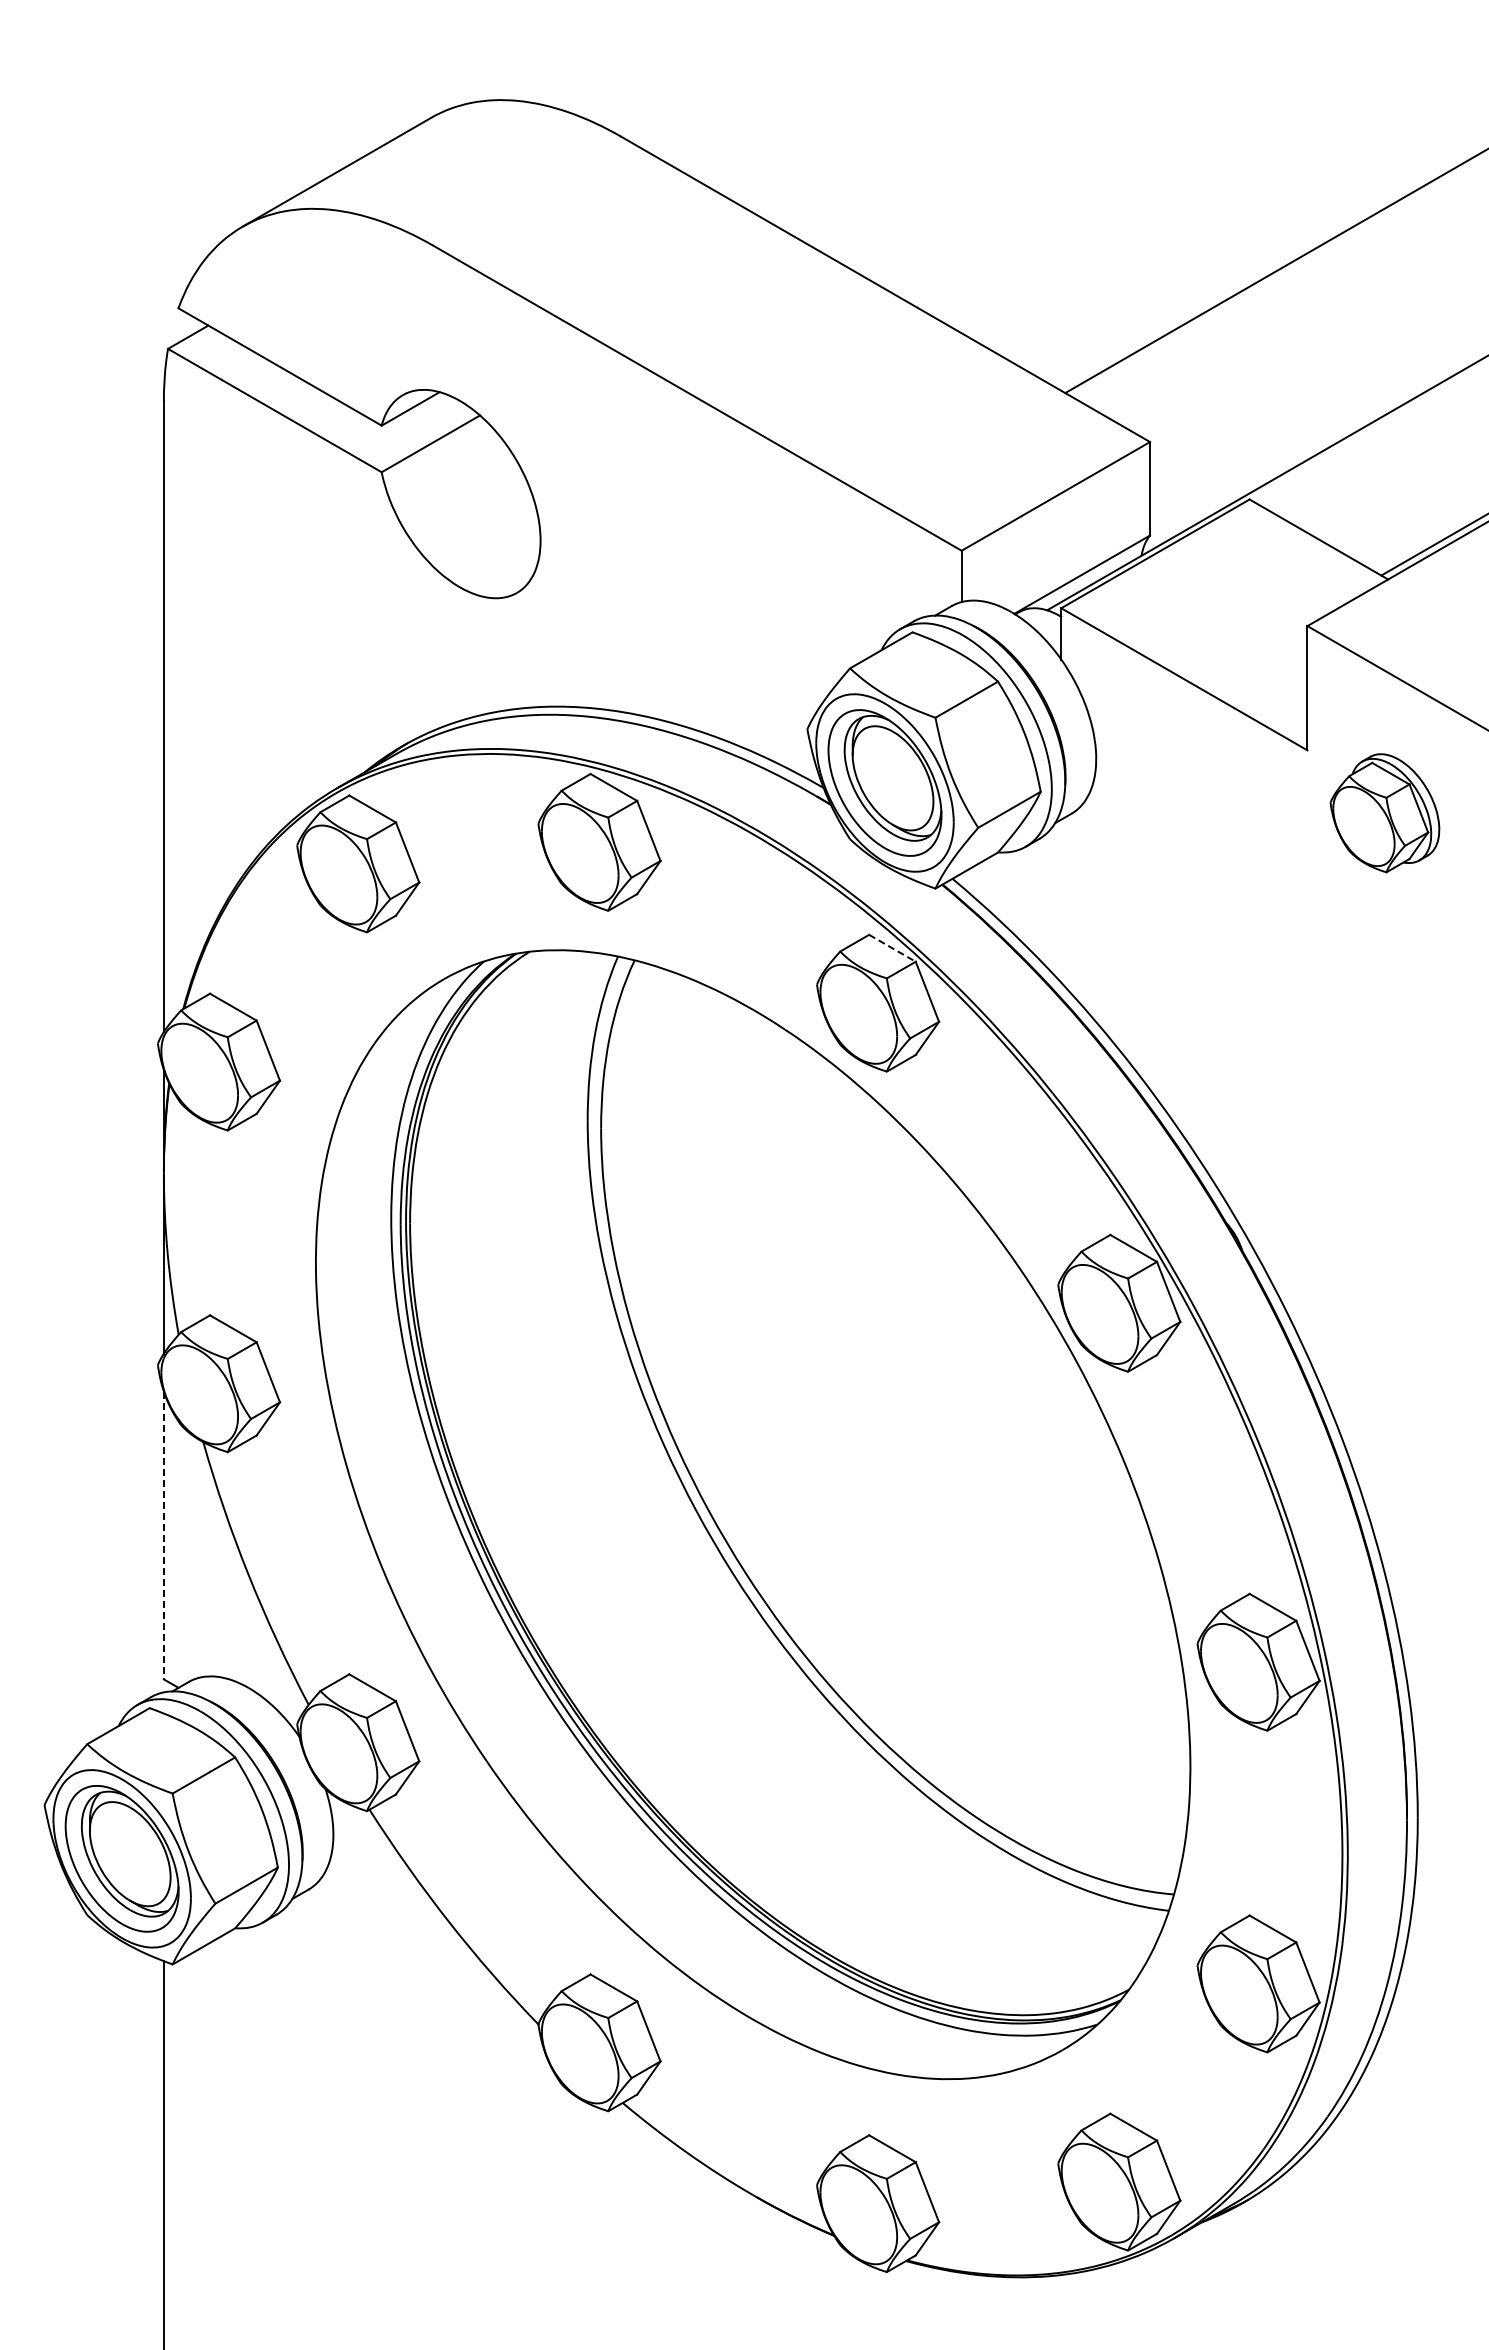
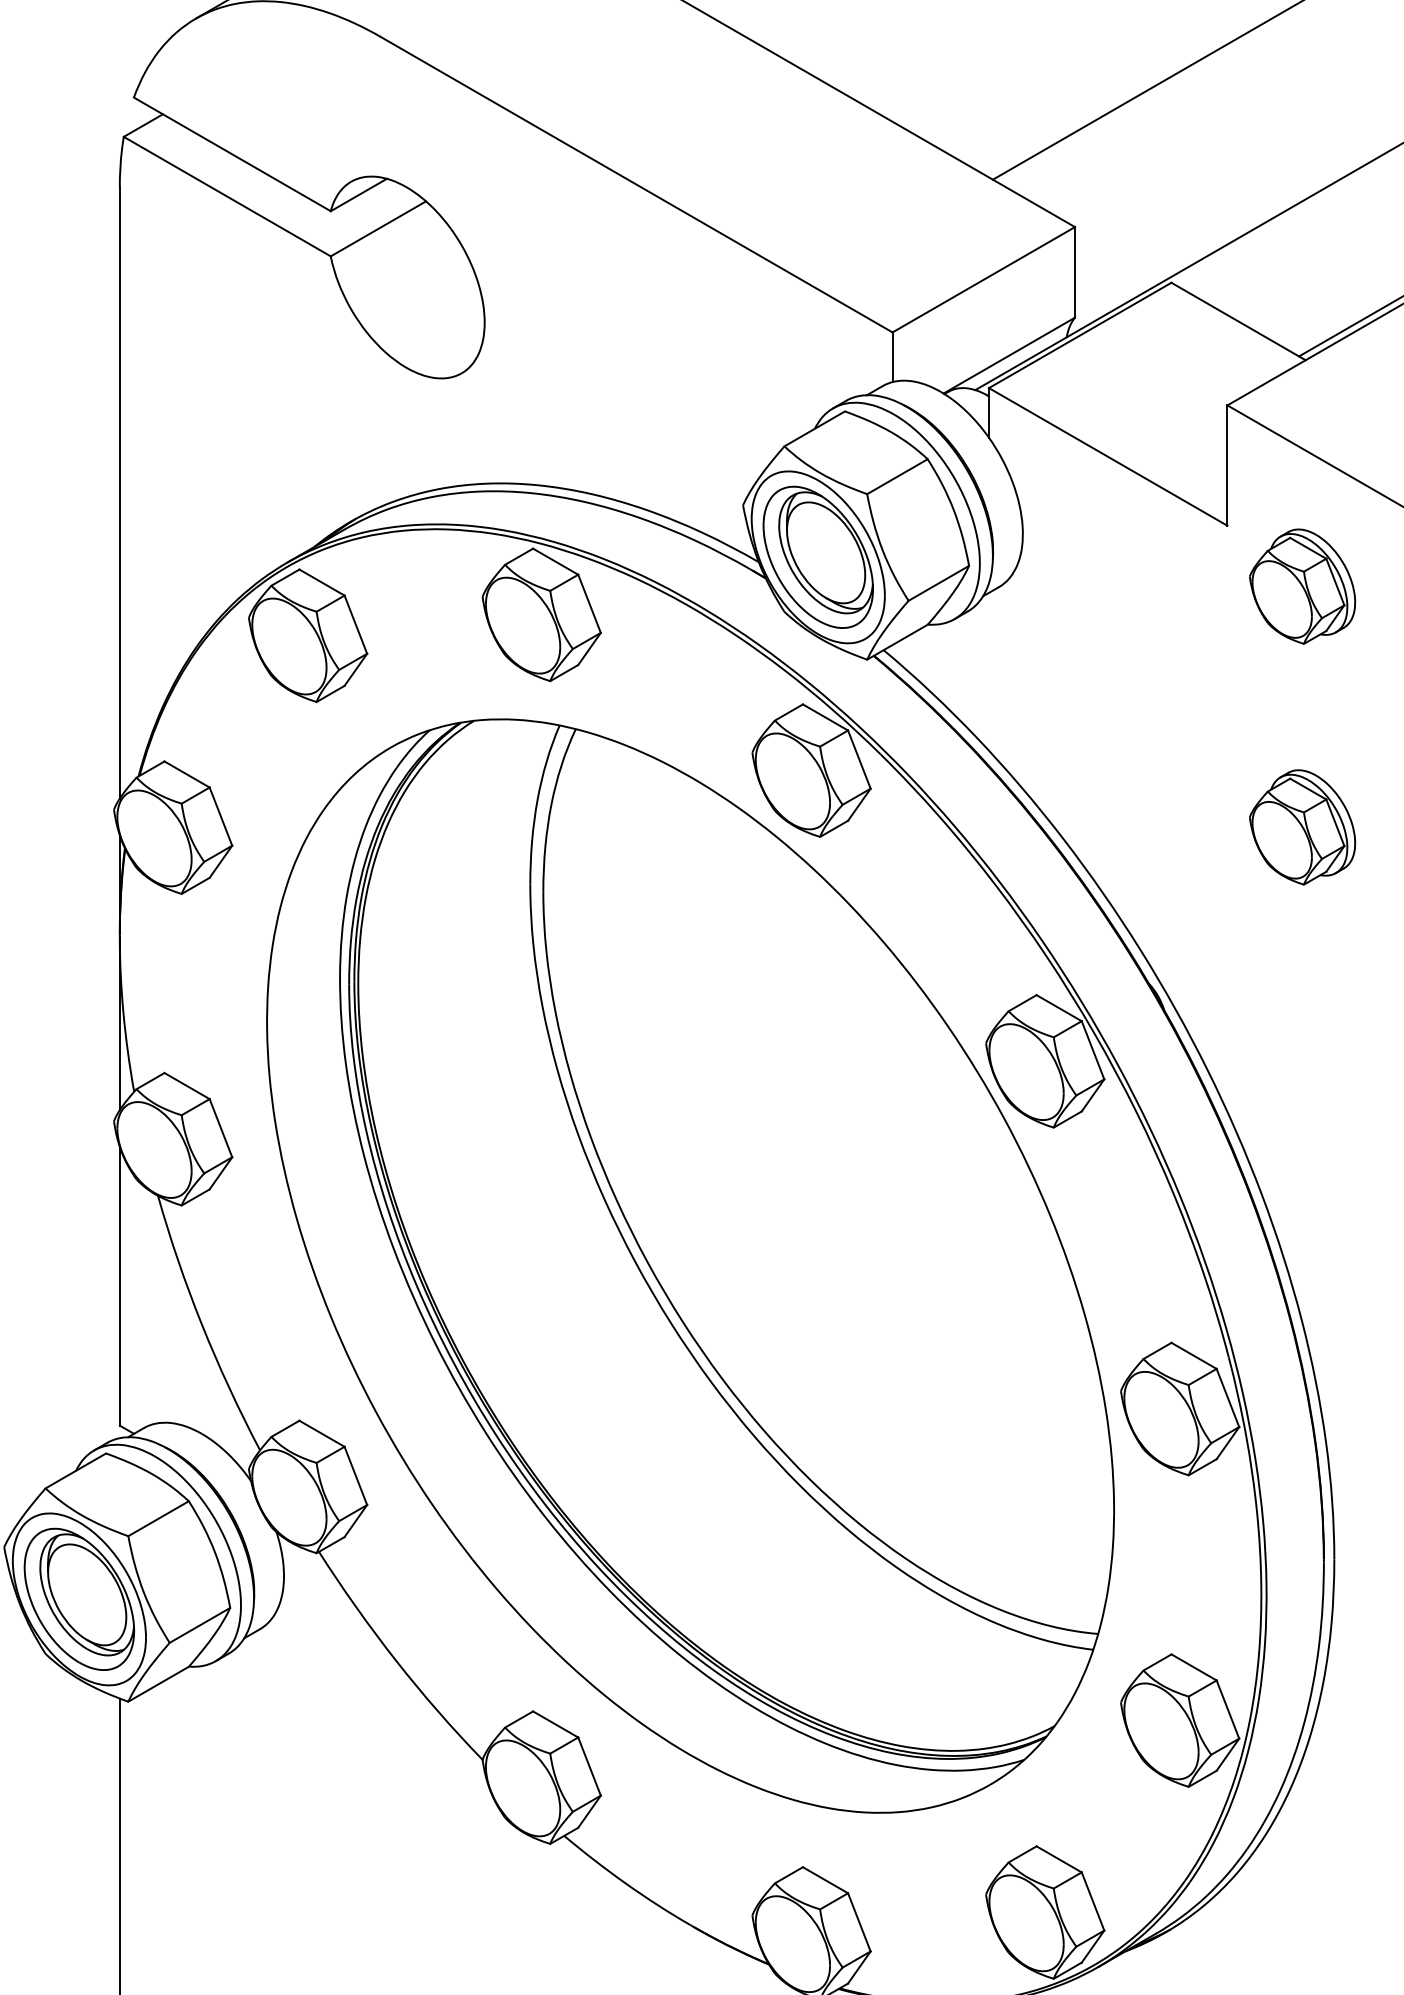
line: (892, 948) -> (825, 717), dashed -> solid
part: (1384, 1061) -> (1302, 827), added
line: (163, 1535) -> (119, 1286), dashed -> solid

